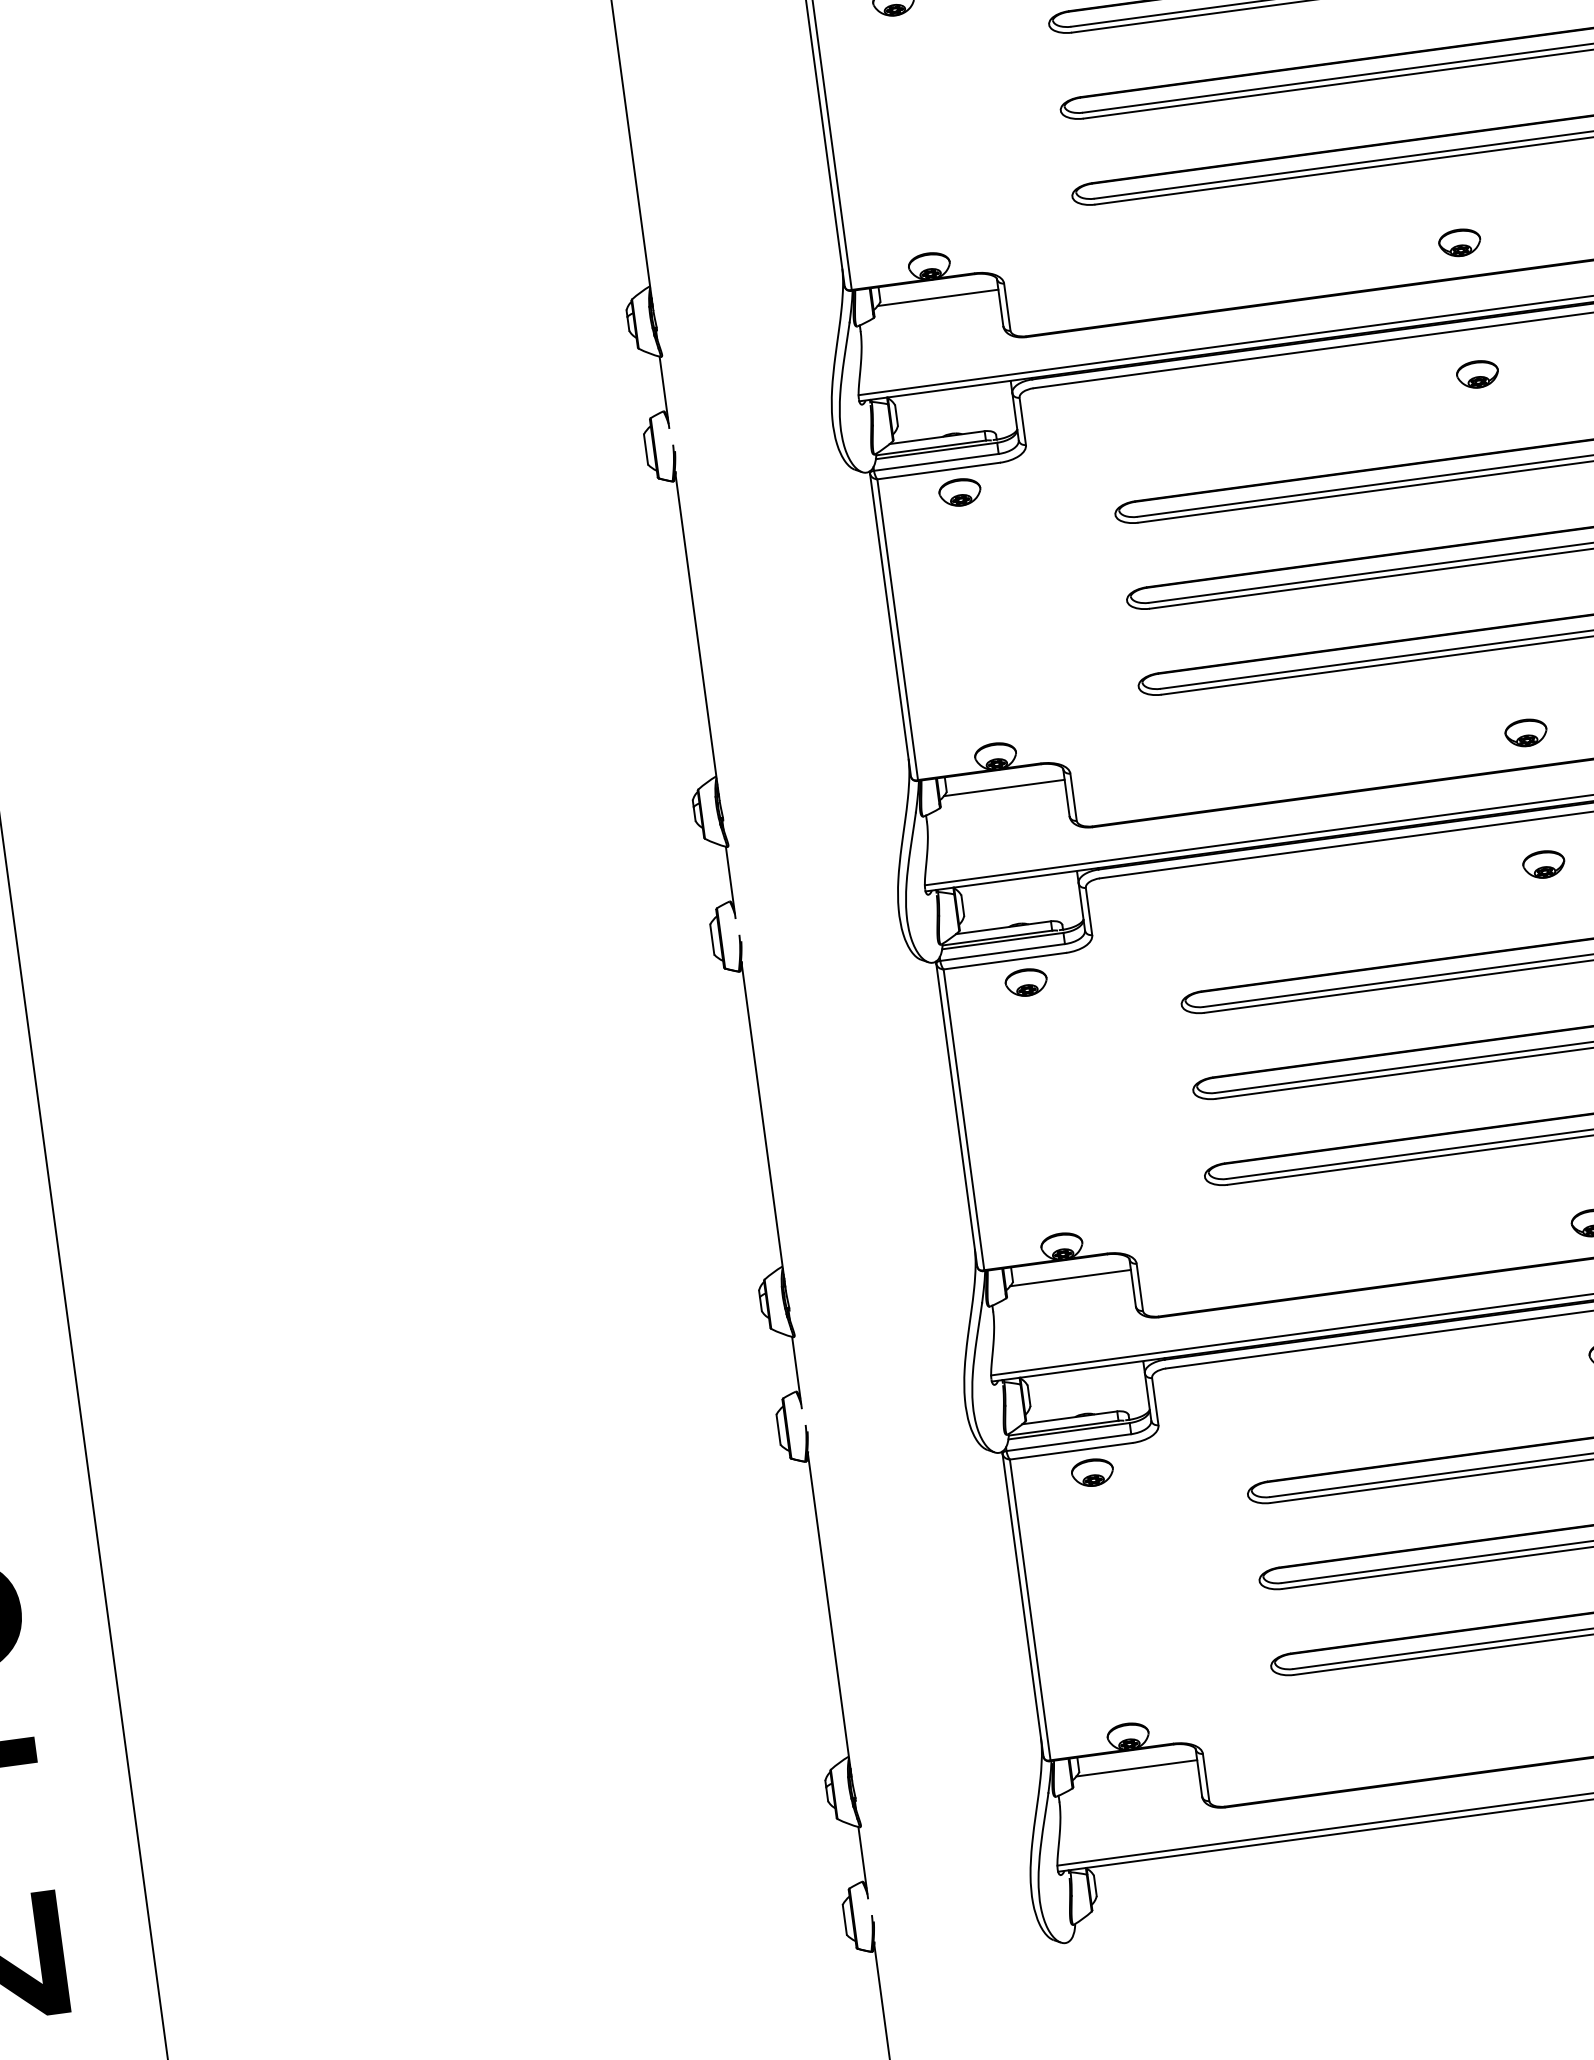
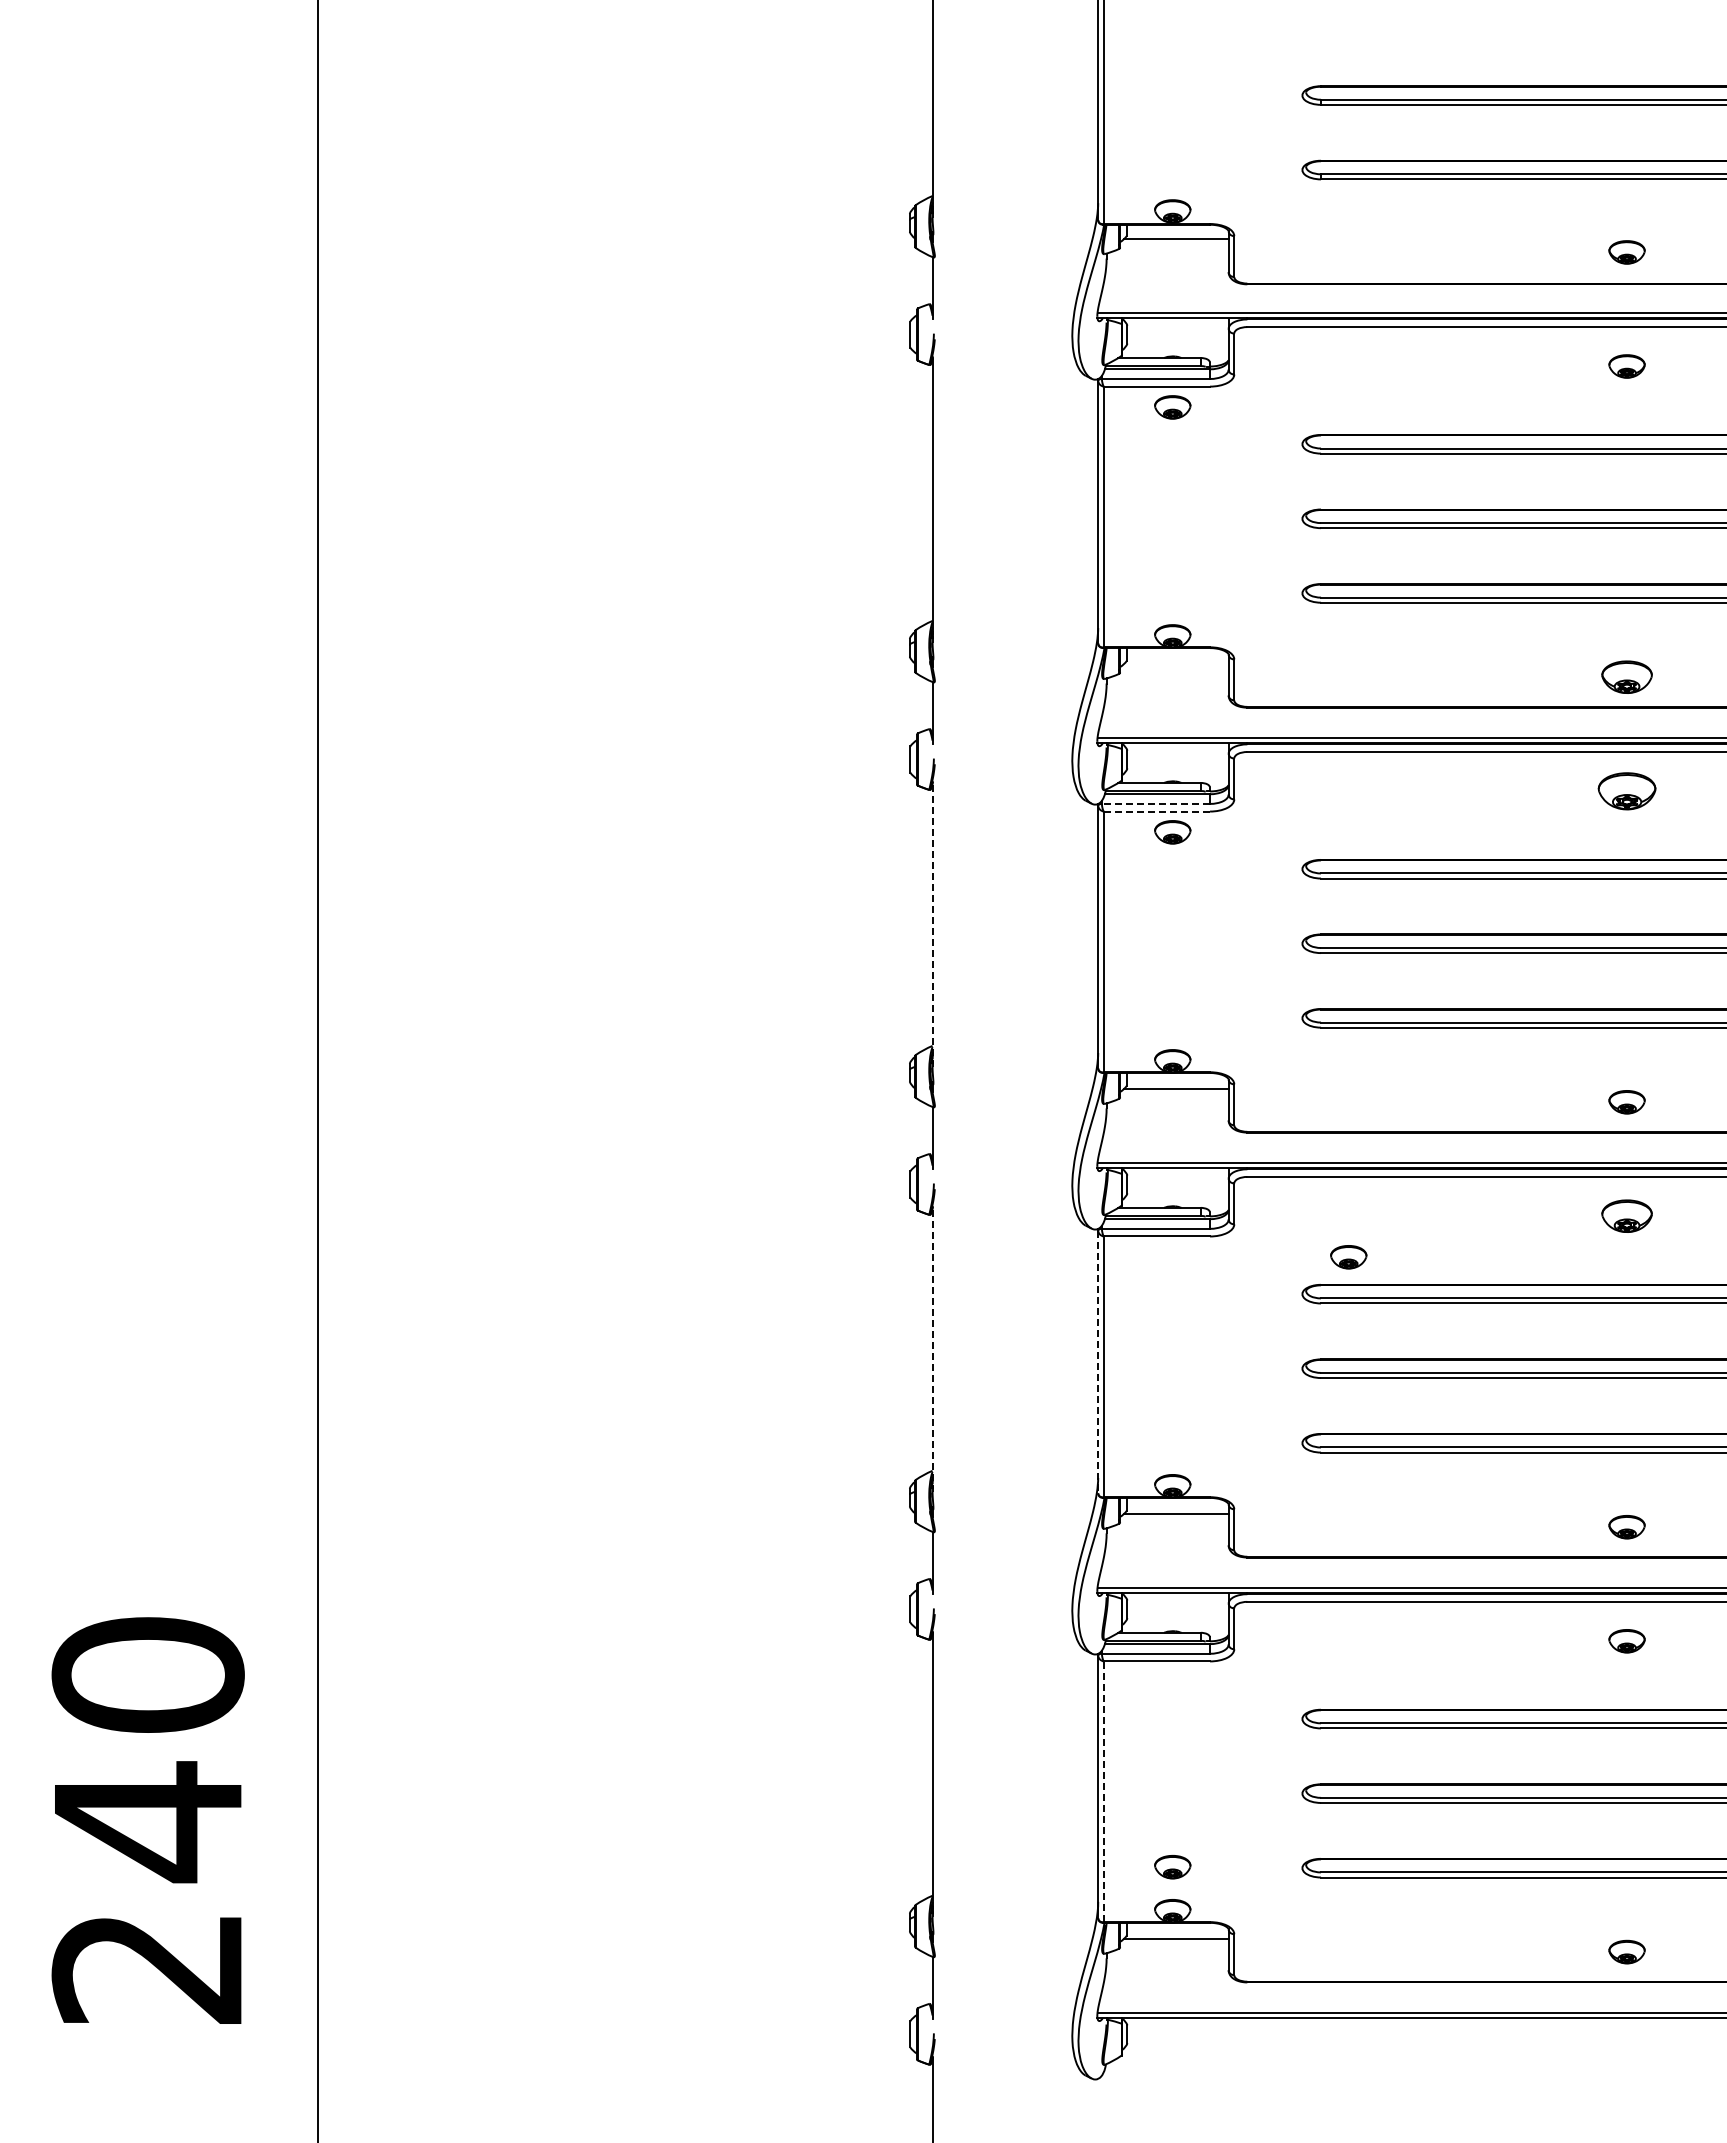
part: (1459, 243) -> (1626, 677), size x1.4
line: (938, 298) -> (1176, 664), removed
part: (1477, 374) -> (1626, 791), size x1.6
line: (935, 461) -> (1155, 803), solid -> dashed
line: (939, 470) -> (1157, 811), solid -> dashed
line: (697, 637) -> (932, 925), solid -> dashed
part: (1543, 864) -> (1626, 1216), size x1.4
part: (1026, 982) -> (1348, 1257), moved
line: (957, 1115) -> (1098, 1362), solid -> dashed
line: (763, 1126) -> (932, 1349), solid -> dashed
part: (1092, 1473) -> (1172, 1867), moved
line: (1029, 1609) -> (1103, 1791), solid -> dashed

